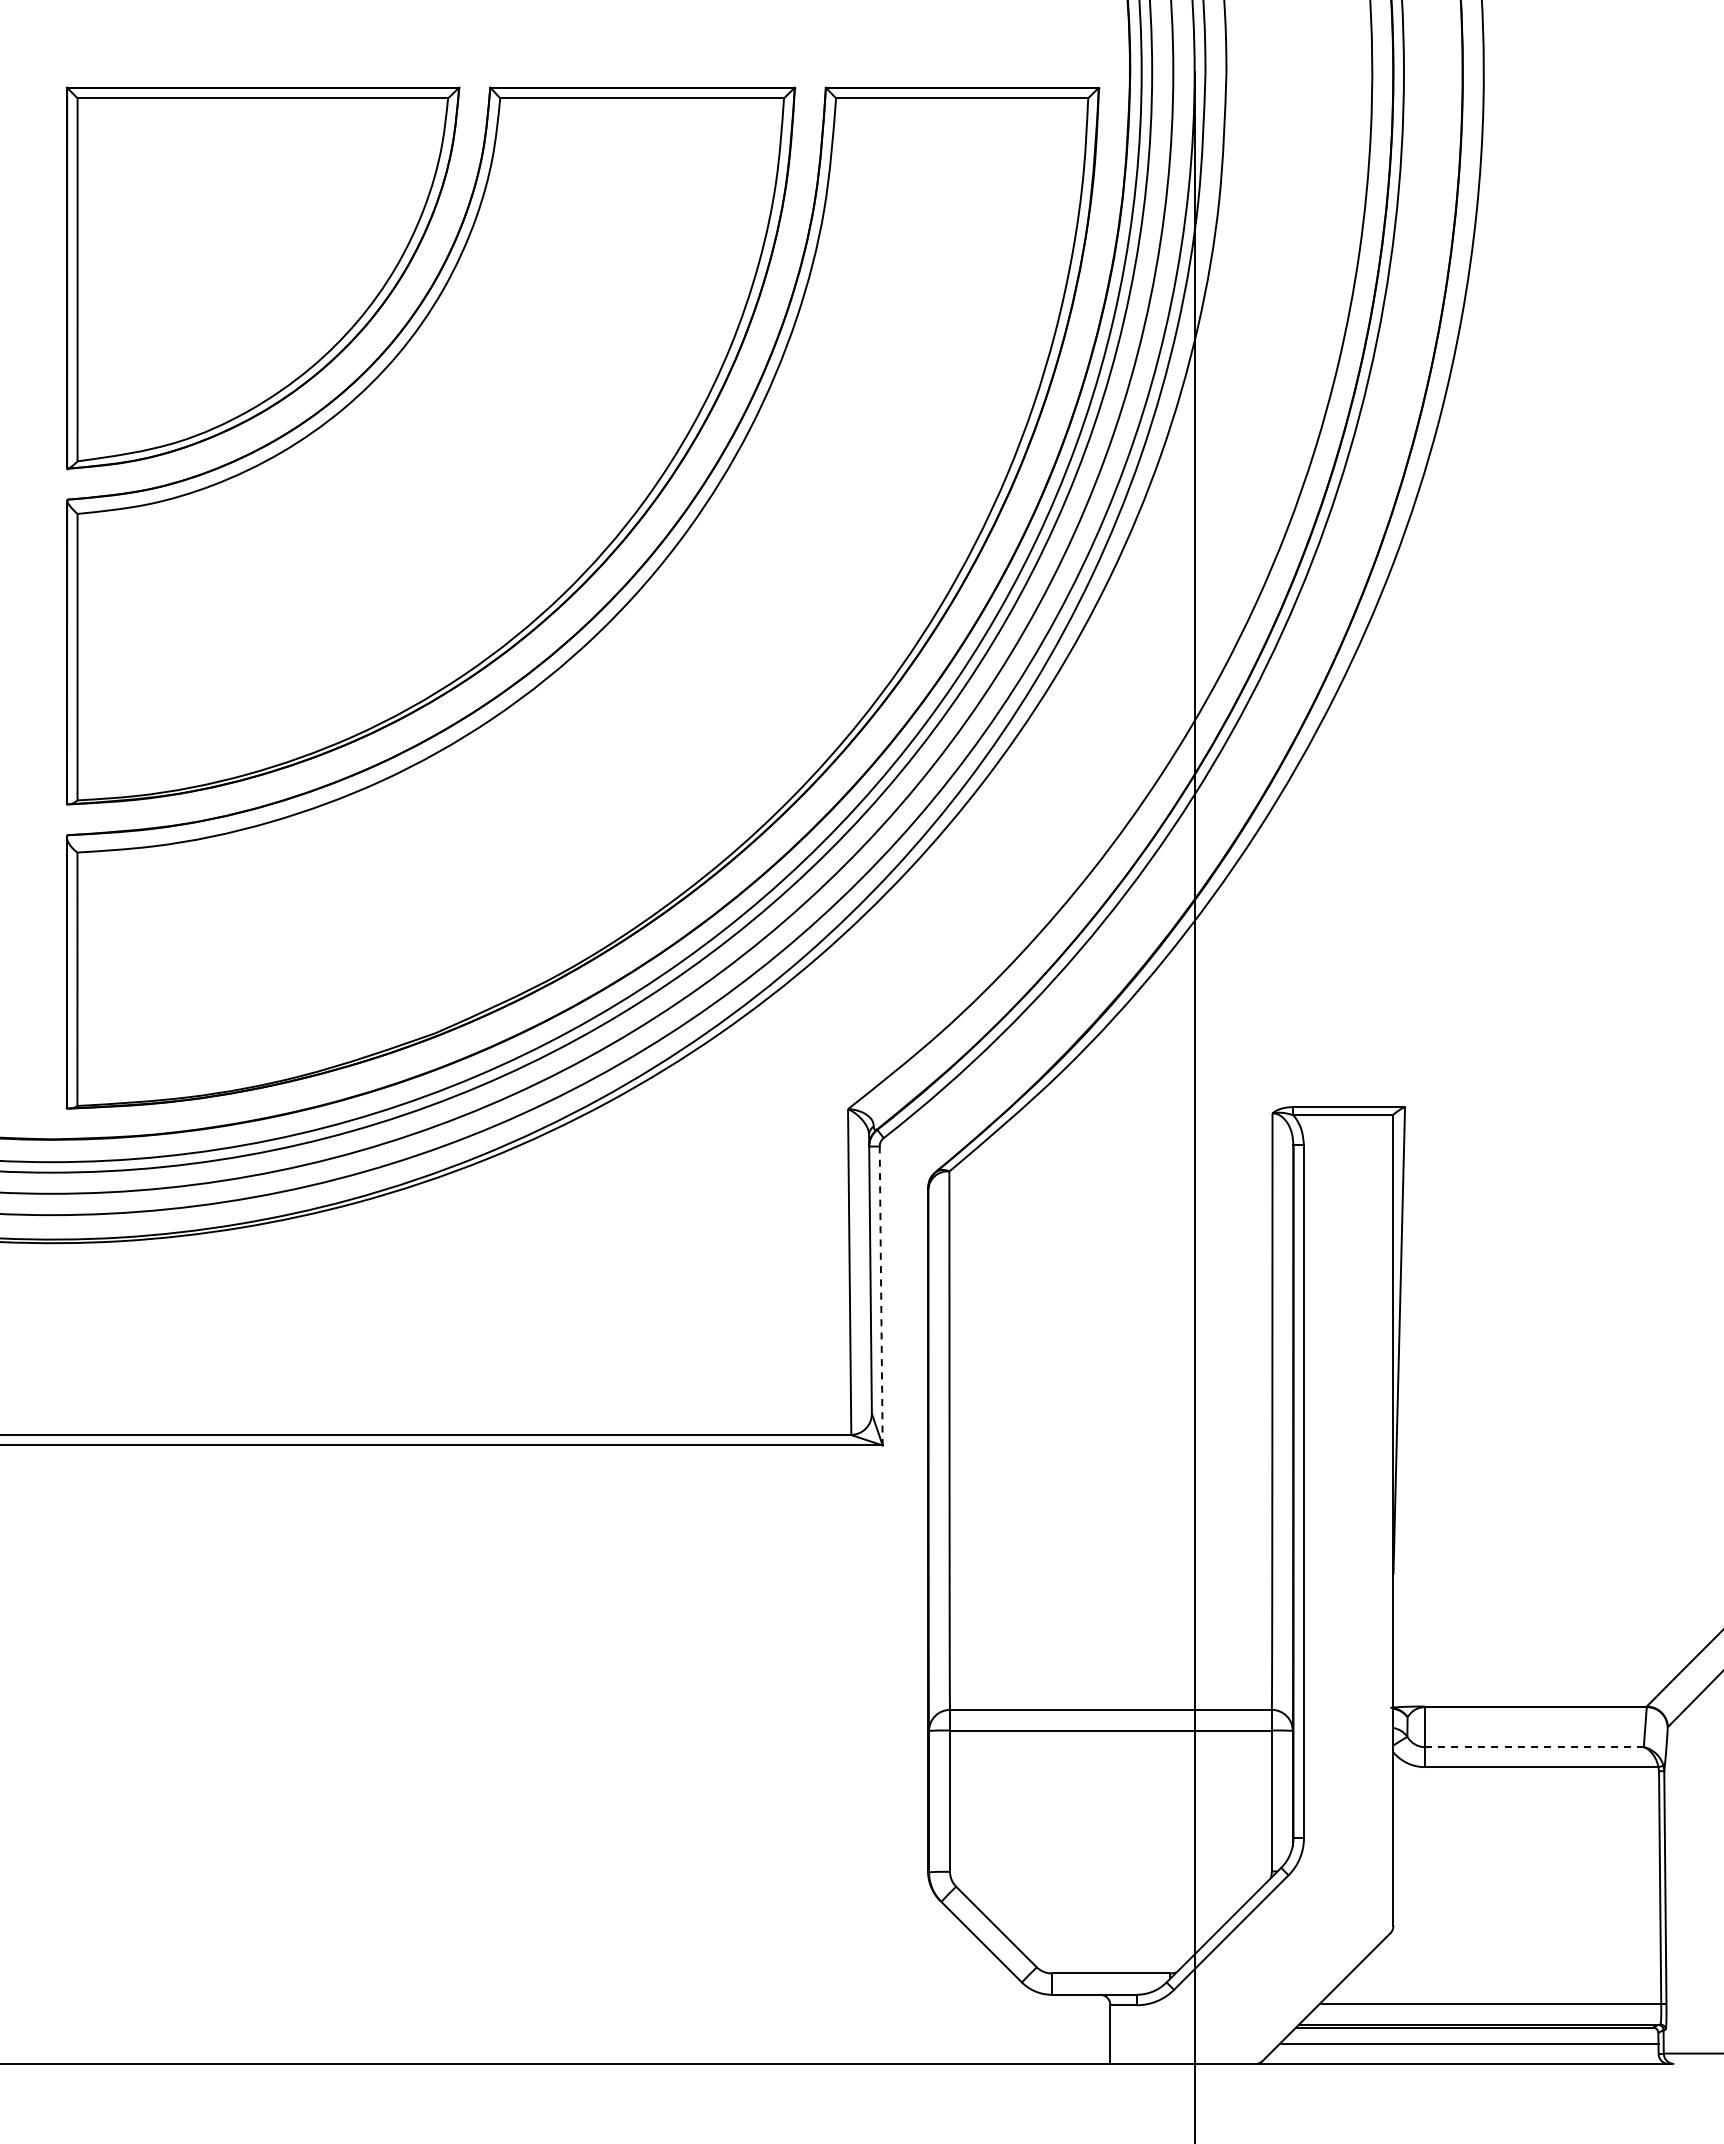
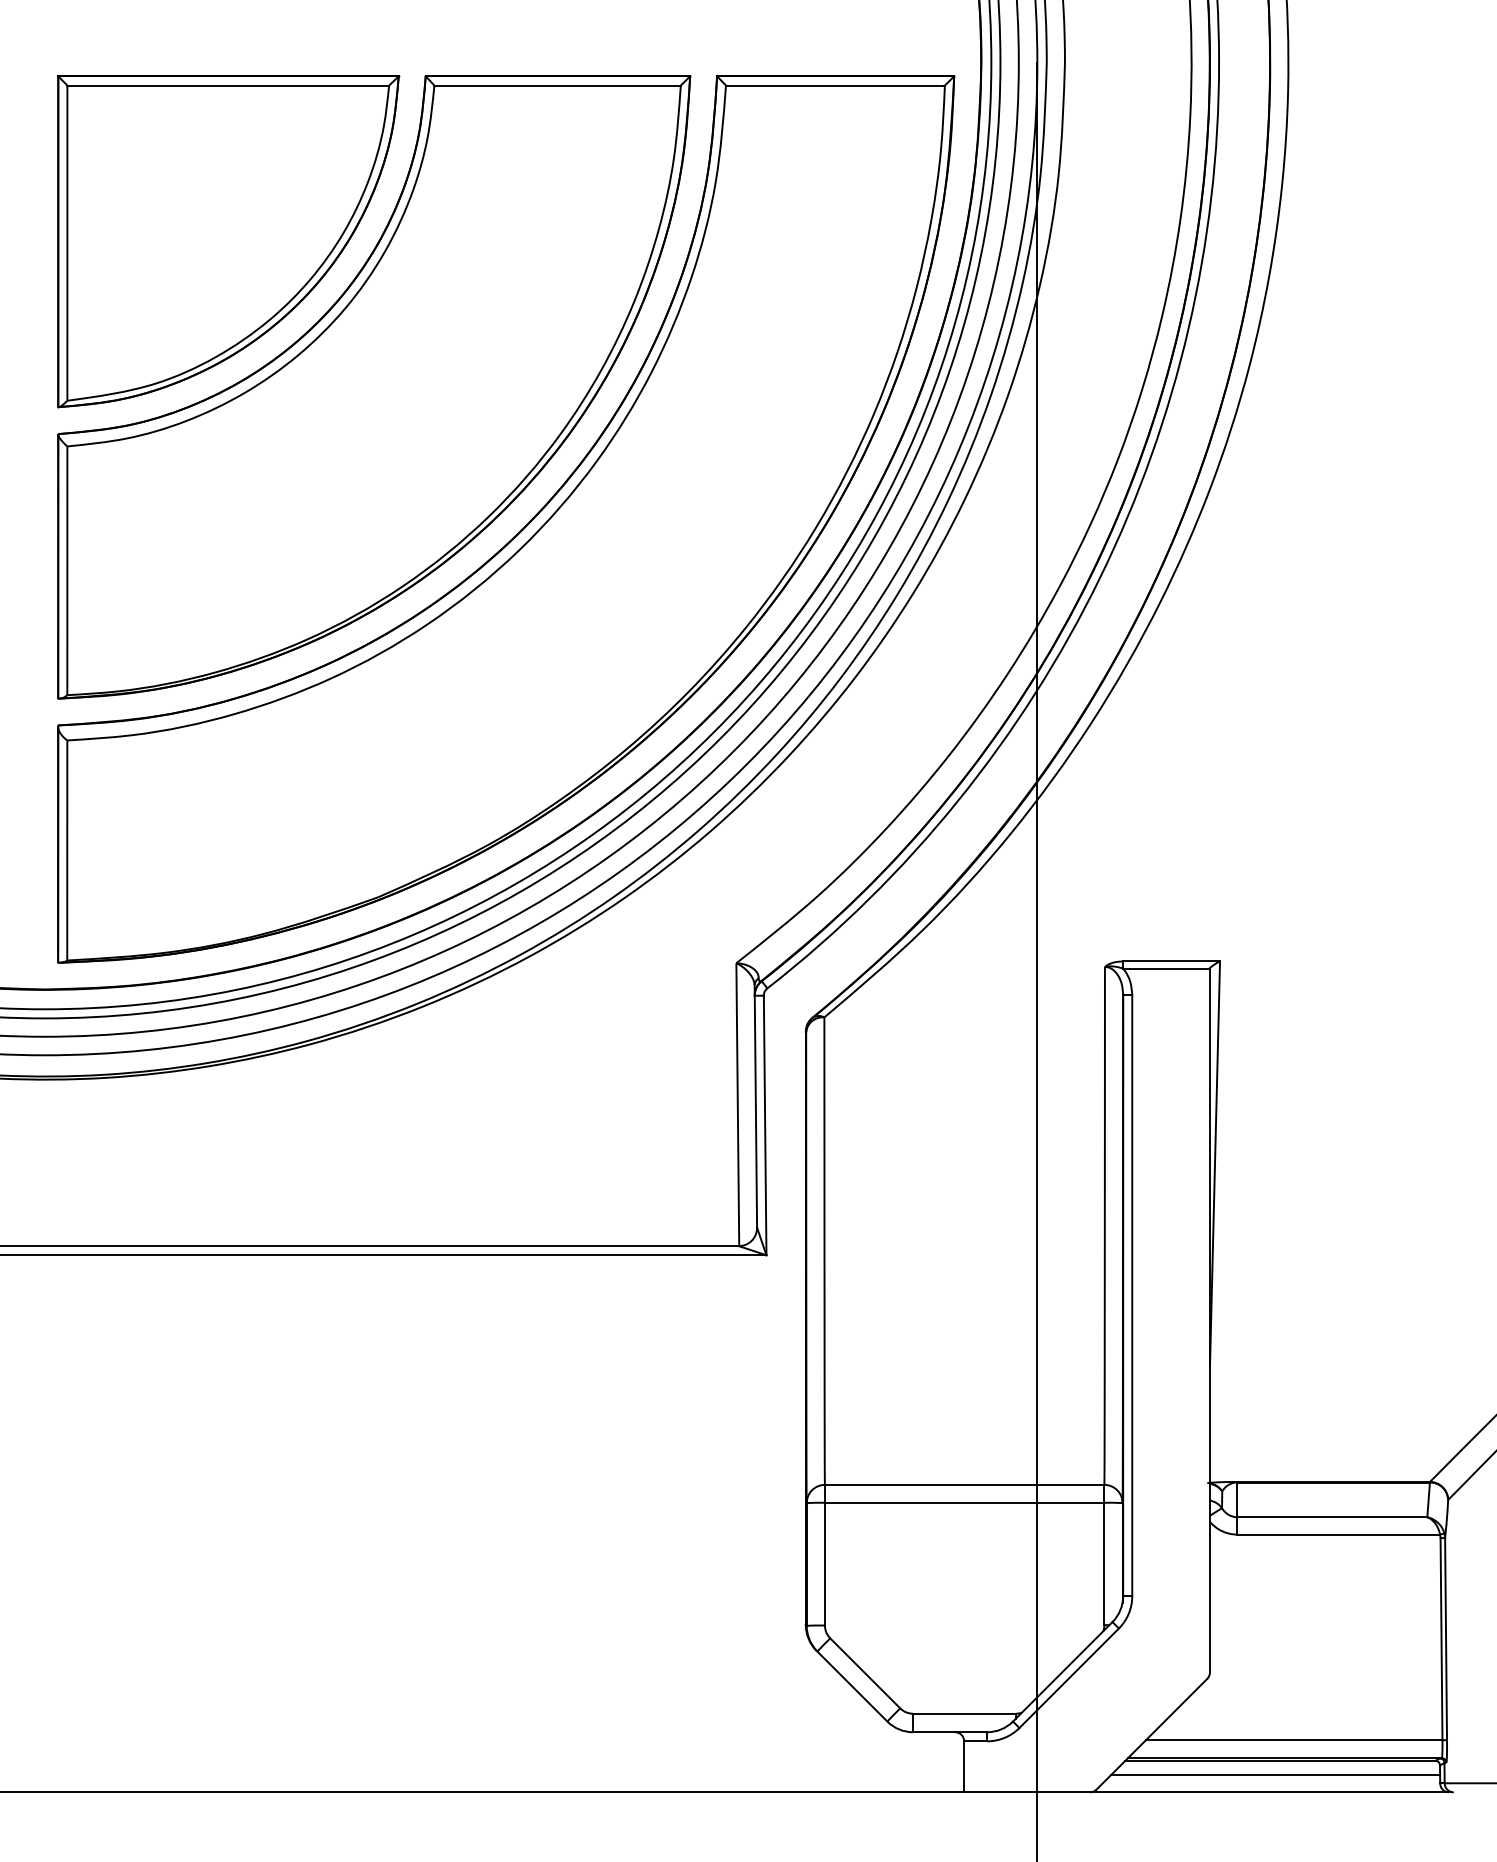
line: (881, 1296) -> (765, 1125), dashed -> solid
line: (1534, 1747) -> (1332, 1517), dashed -> solid

